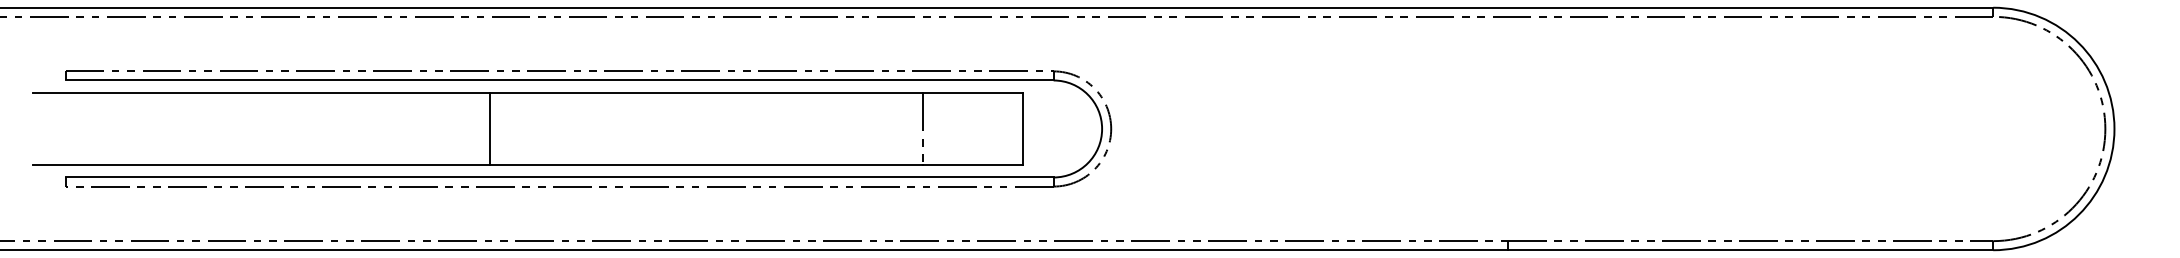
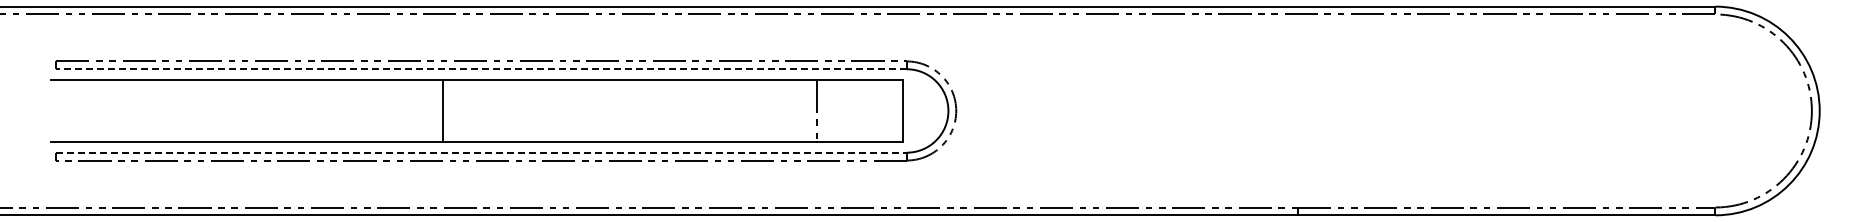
line: (558, 80) -> (480, 69), solid -> dashed
part: (528, 128) -> (476, 110), moved
line: (559, 177) -> (481, 152), solid -> dashed

